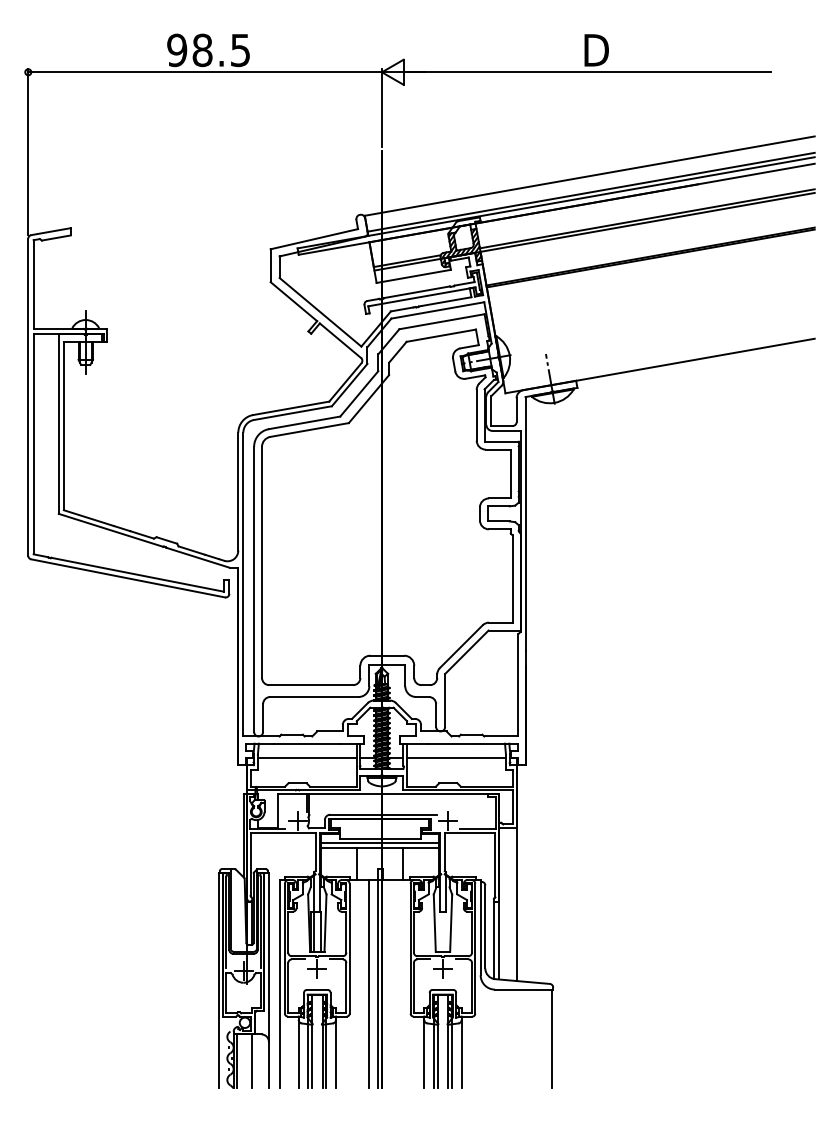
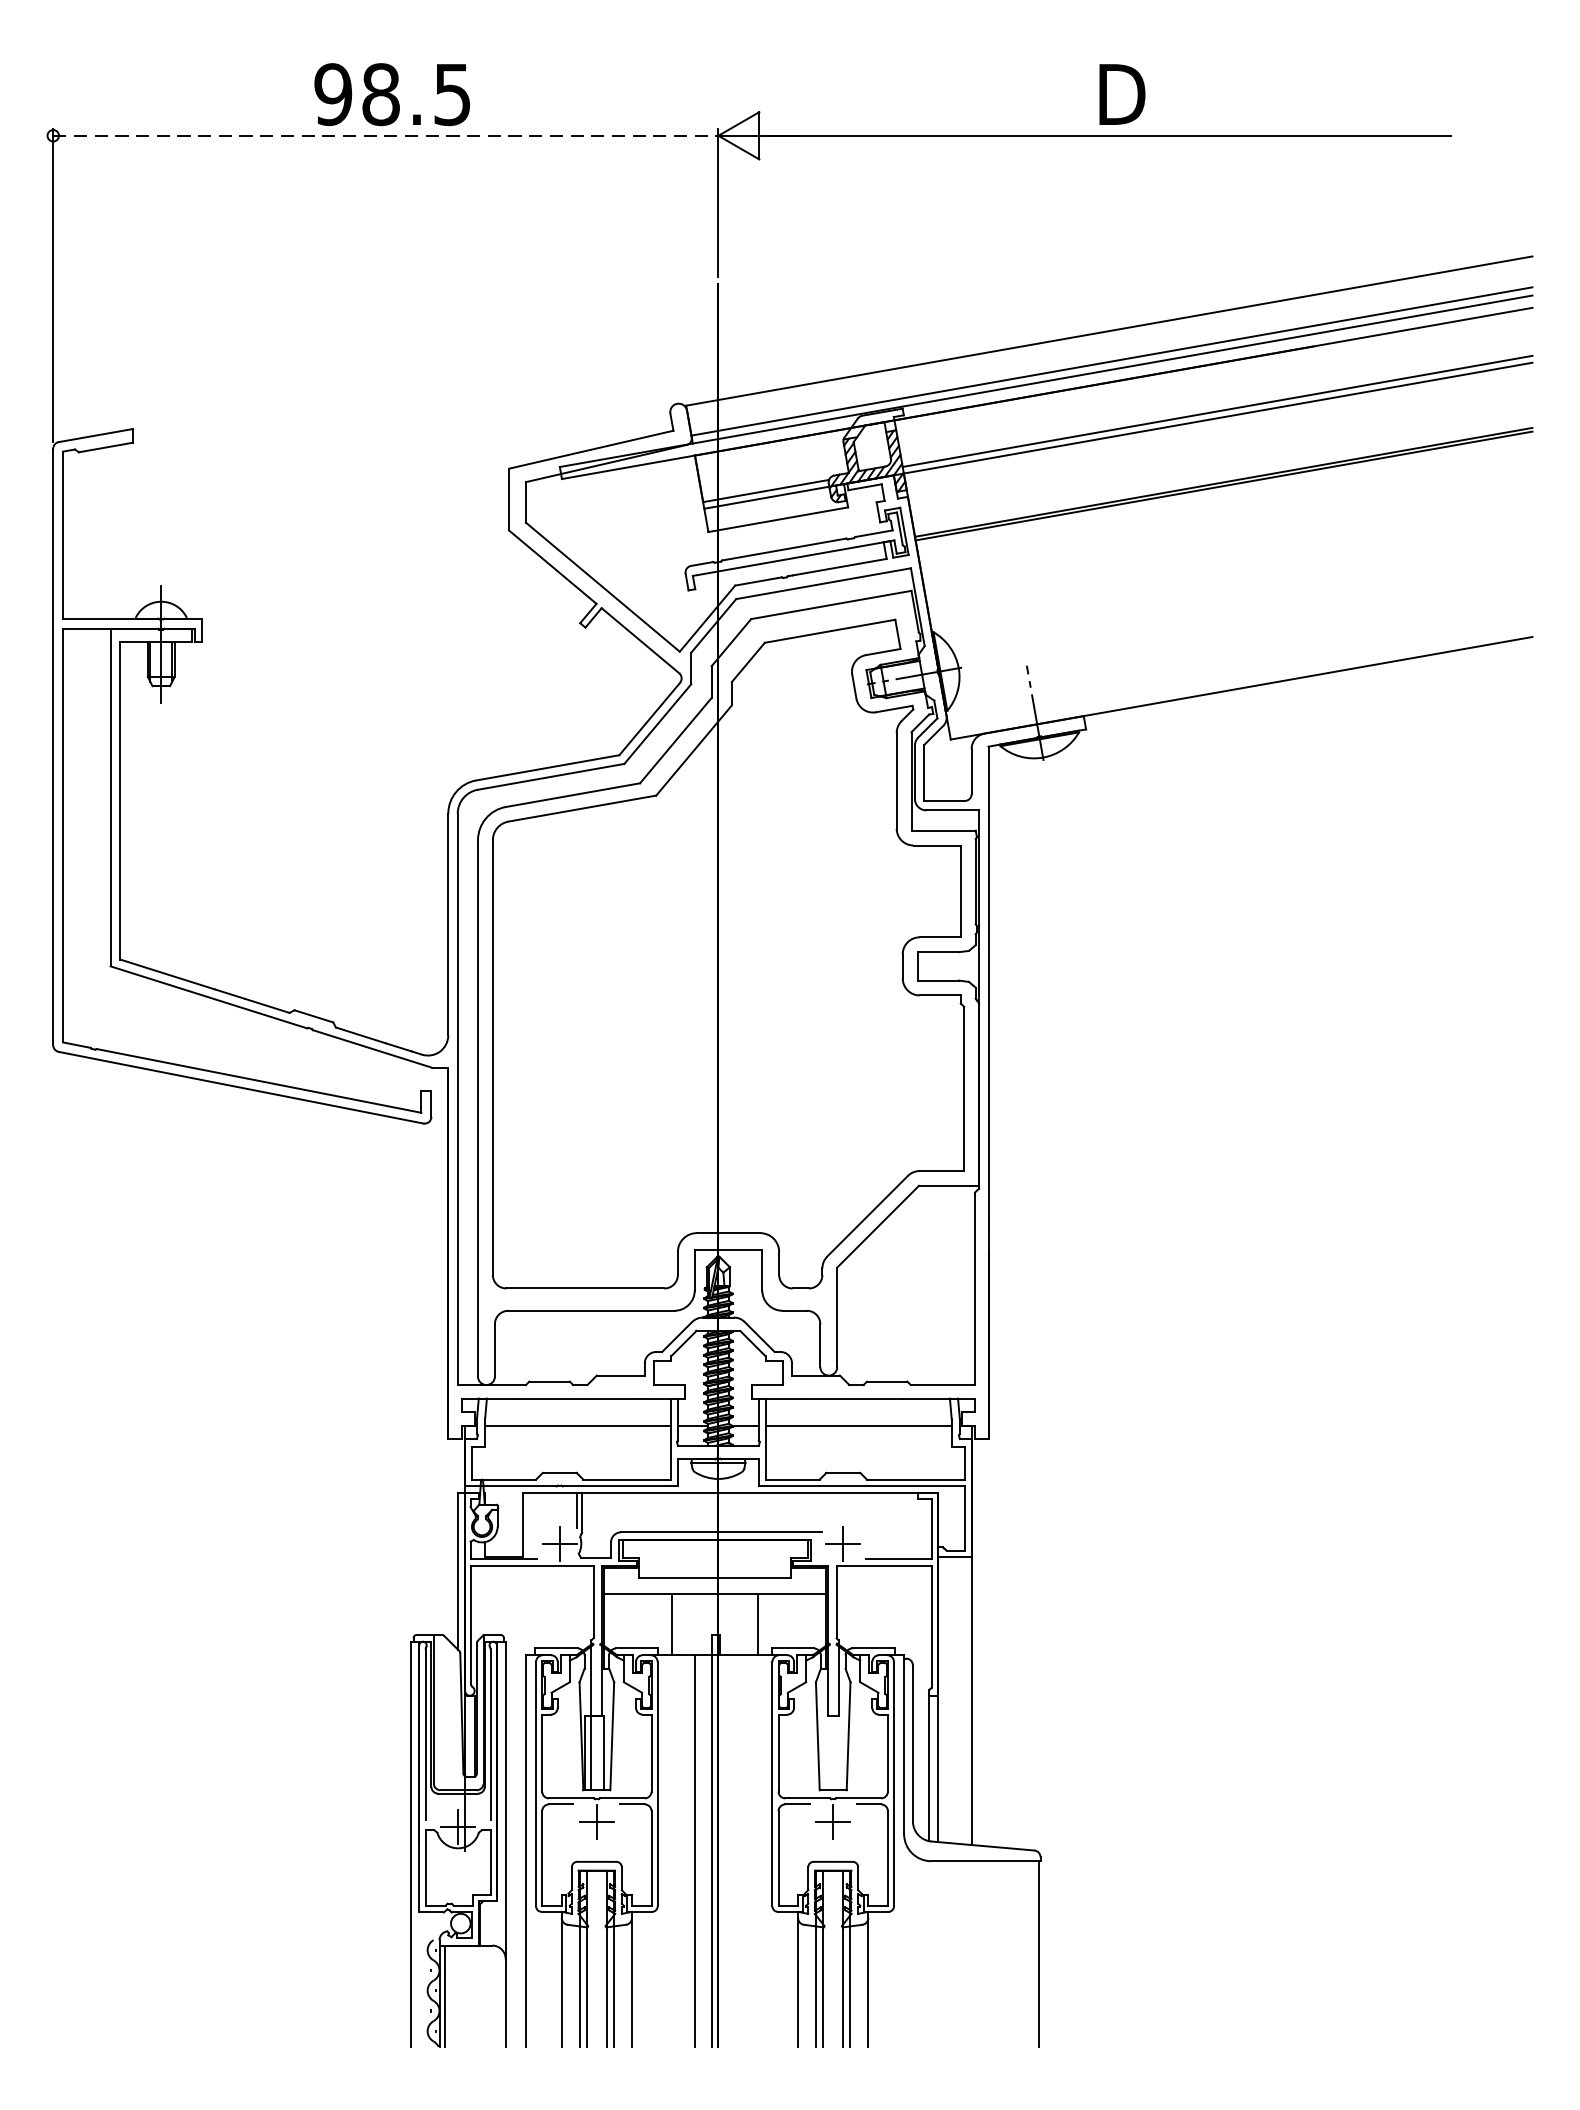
line: (205, 72) -> (386, 136), solid -> dashed
line: (380, 842) -> (715, 1584), removed
line: (251, 1061) -> (473, 1996), removed

